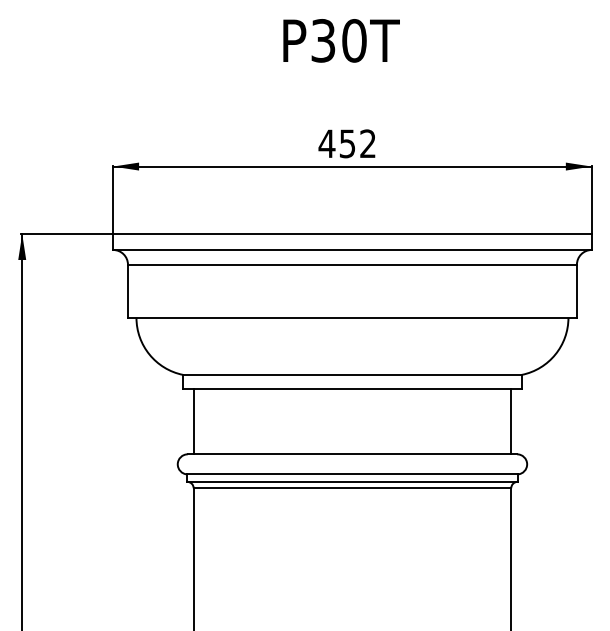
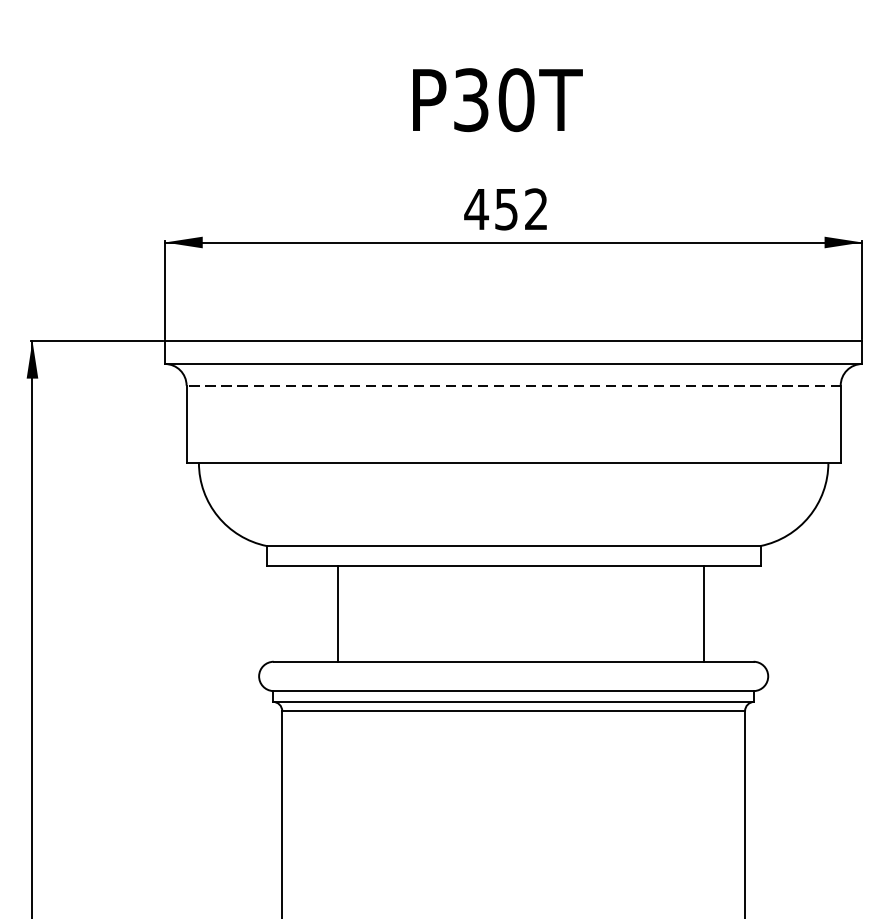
text: (341, 40) -> (497, 99), moved
line: (351, 264) -> (512, 385), solid -> dashed
line: (193, 421) -> (337, 613), moved
line: (511, 421) -> (704, 613), moved

